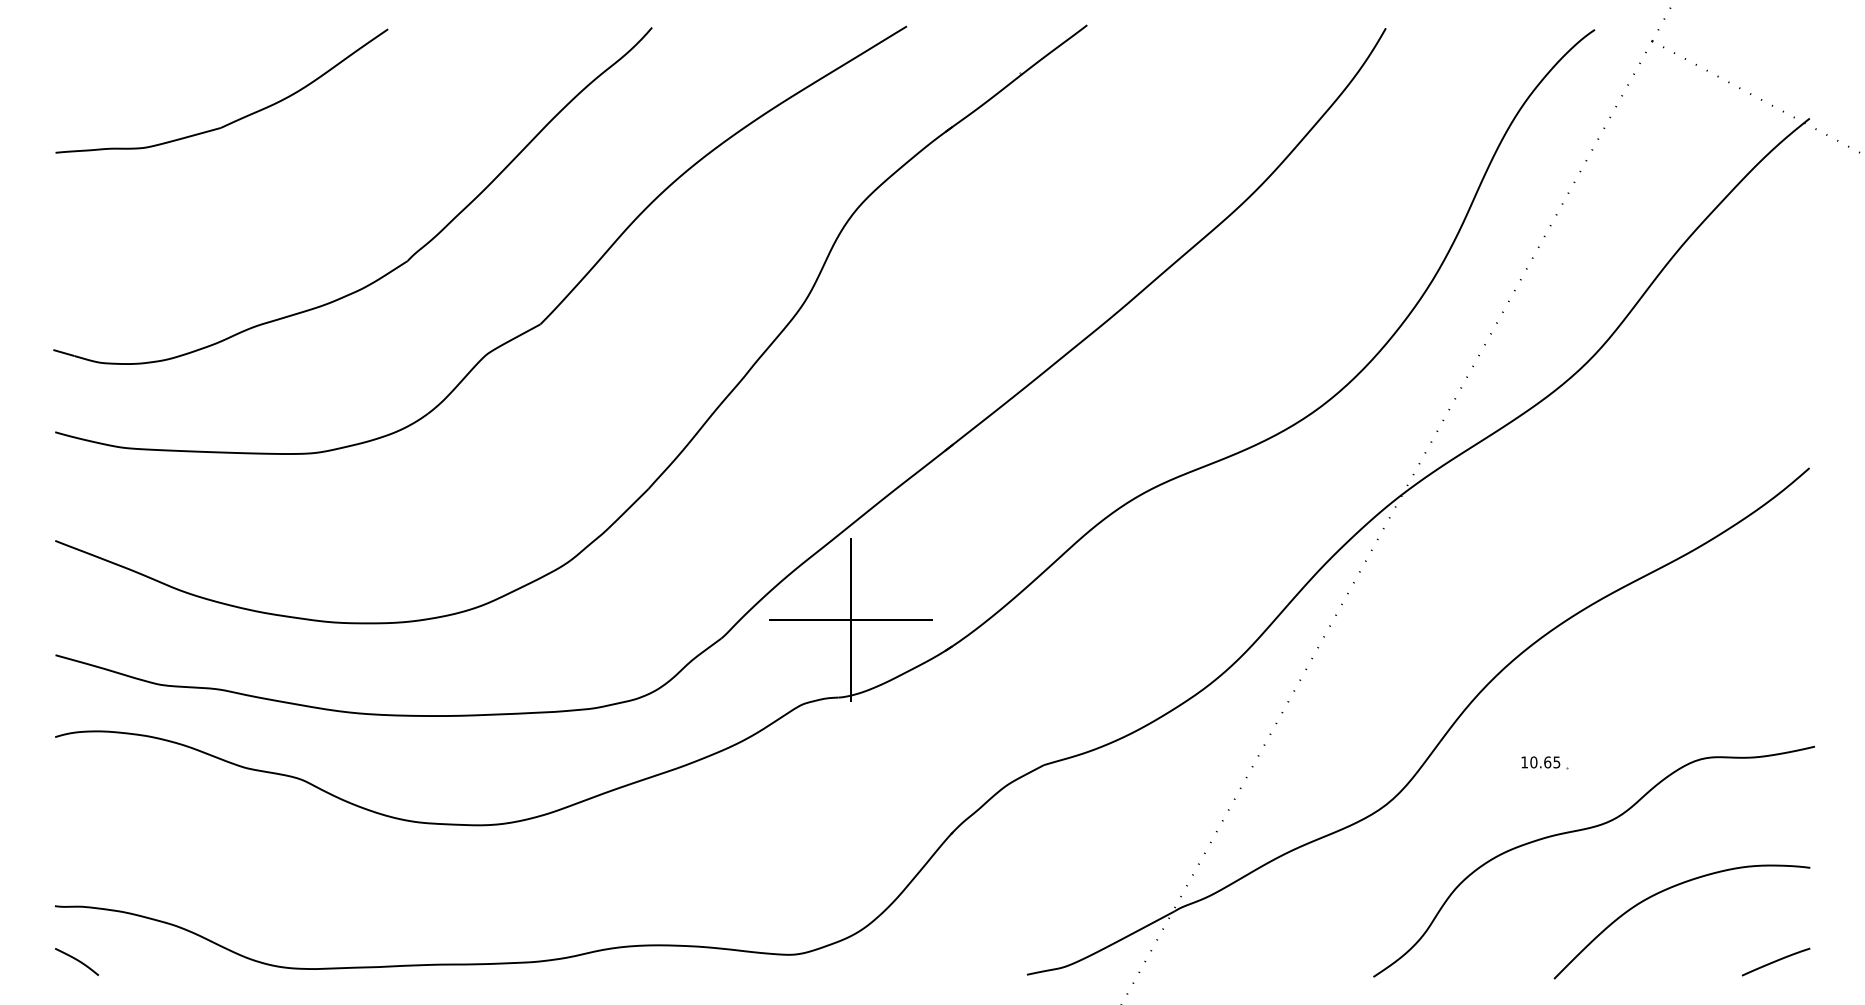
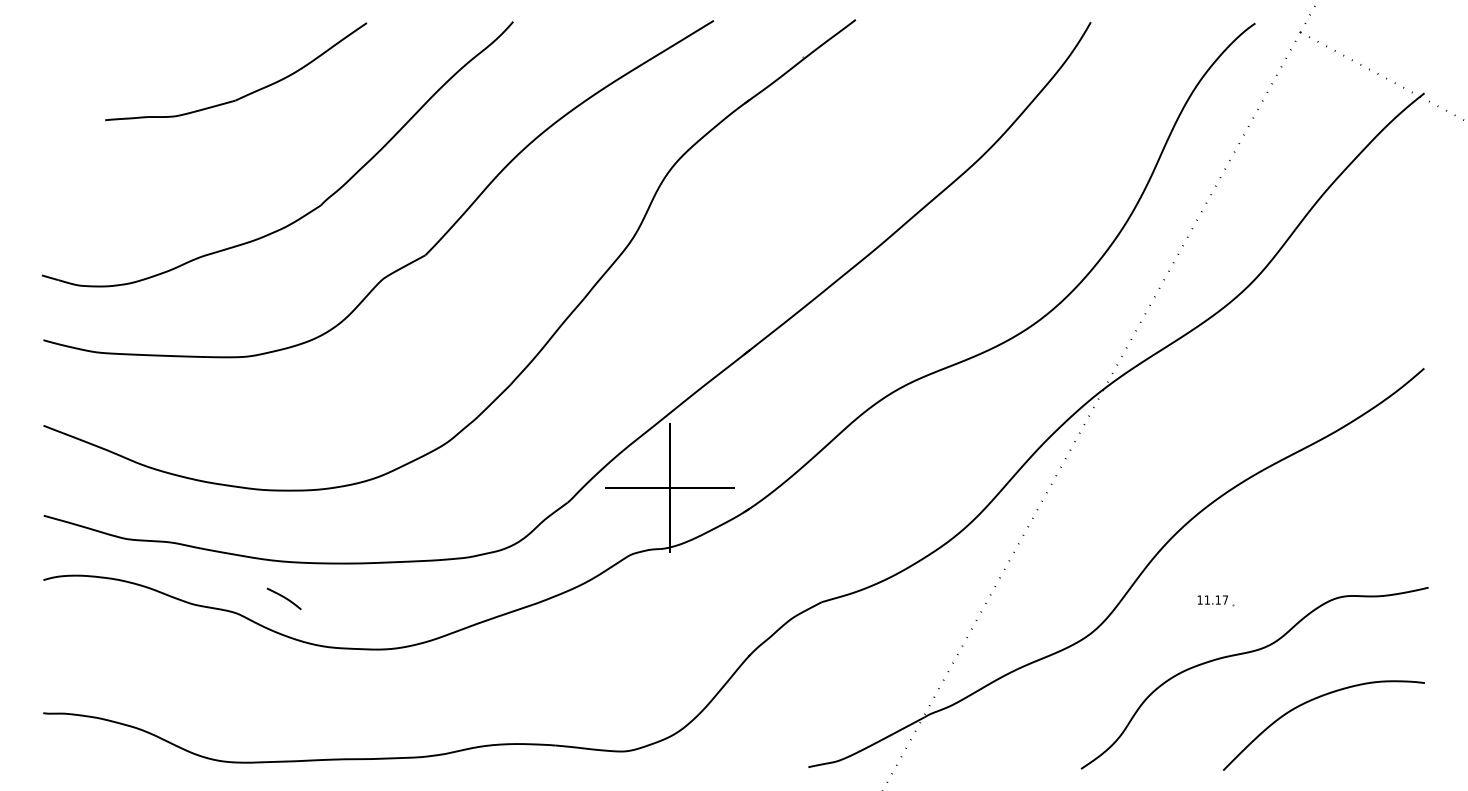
part: (236, 119) -> (247, 94), moved
text: (1545, 762) -> (1216, 600), 10.65 -> 11.17
curve: (77, 961) -> (284, 598), moved
line: (1775, 961) -> (1397, 756), removed

